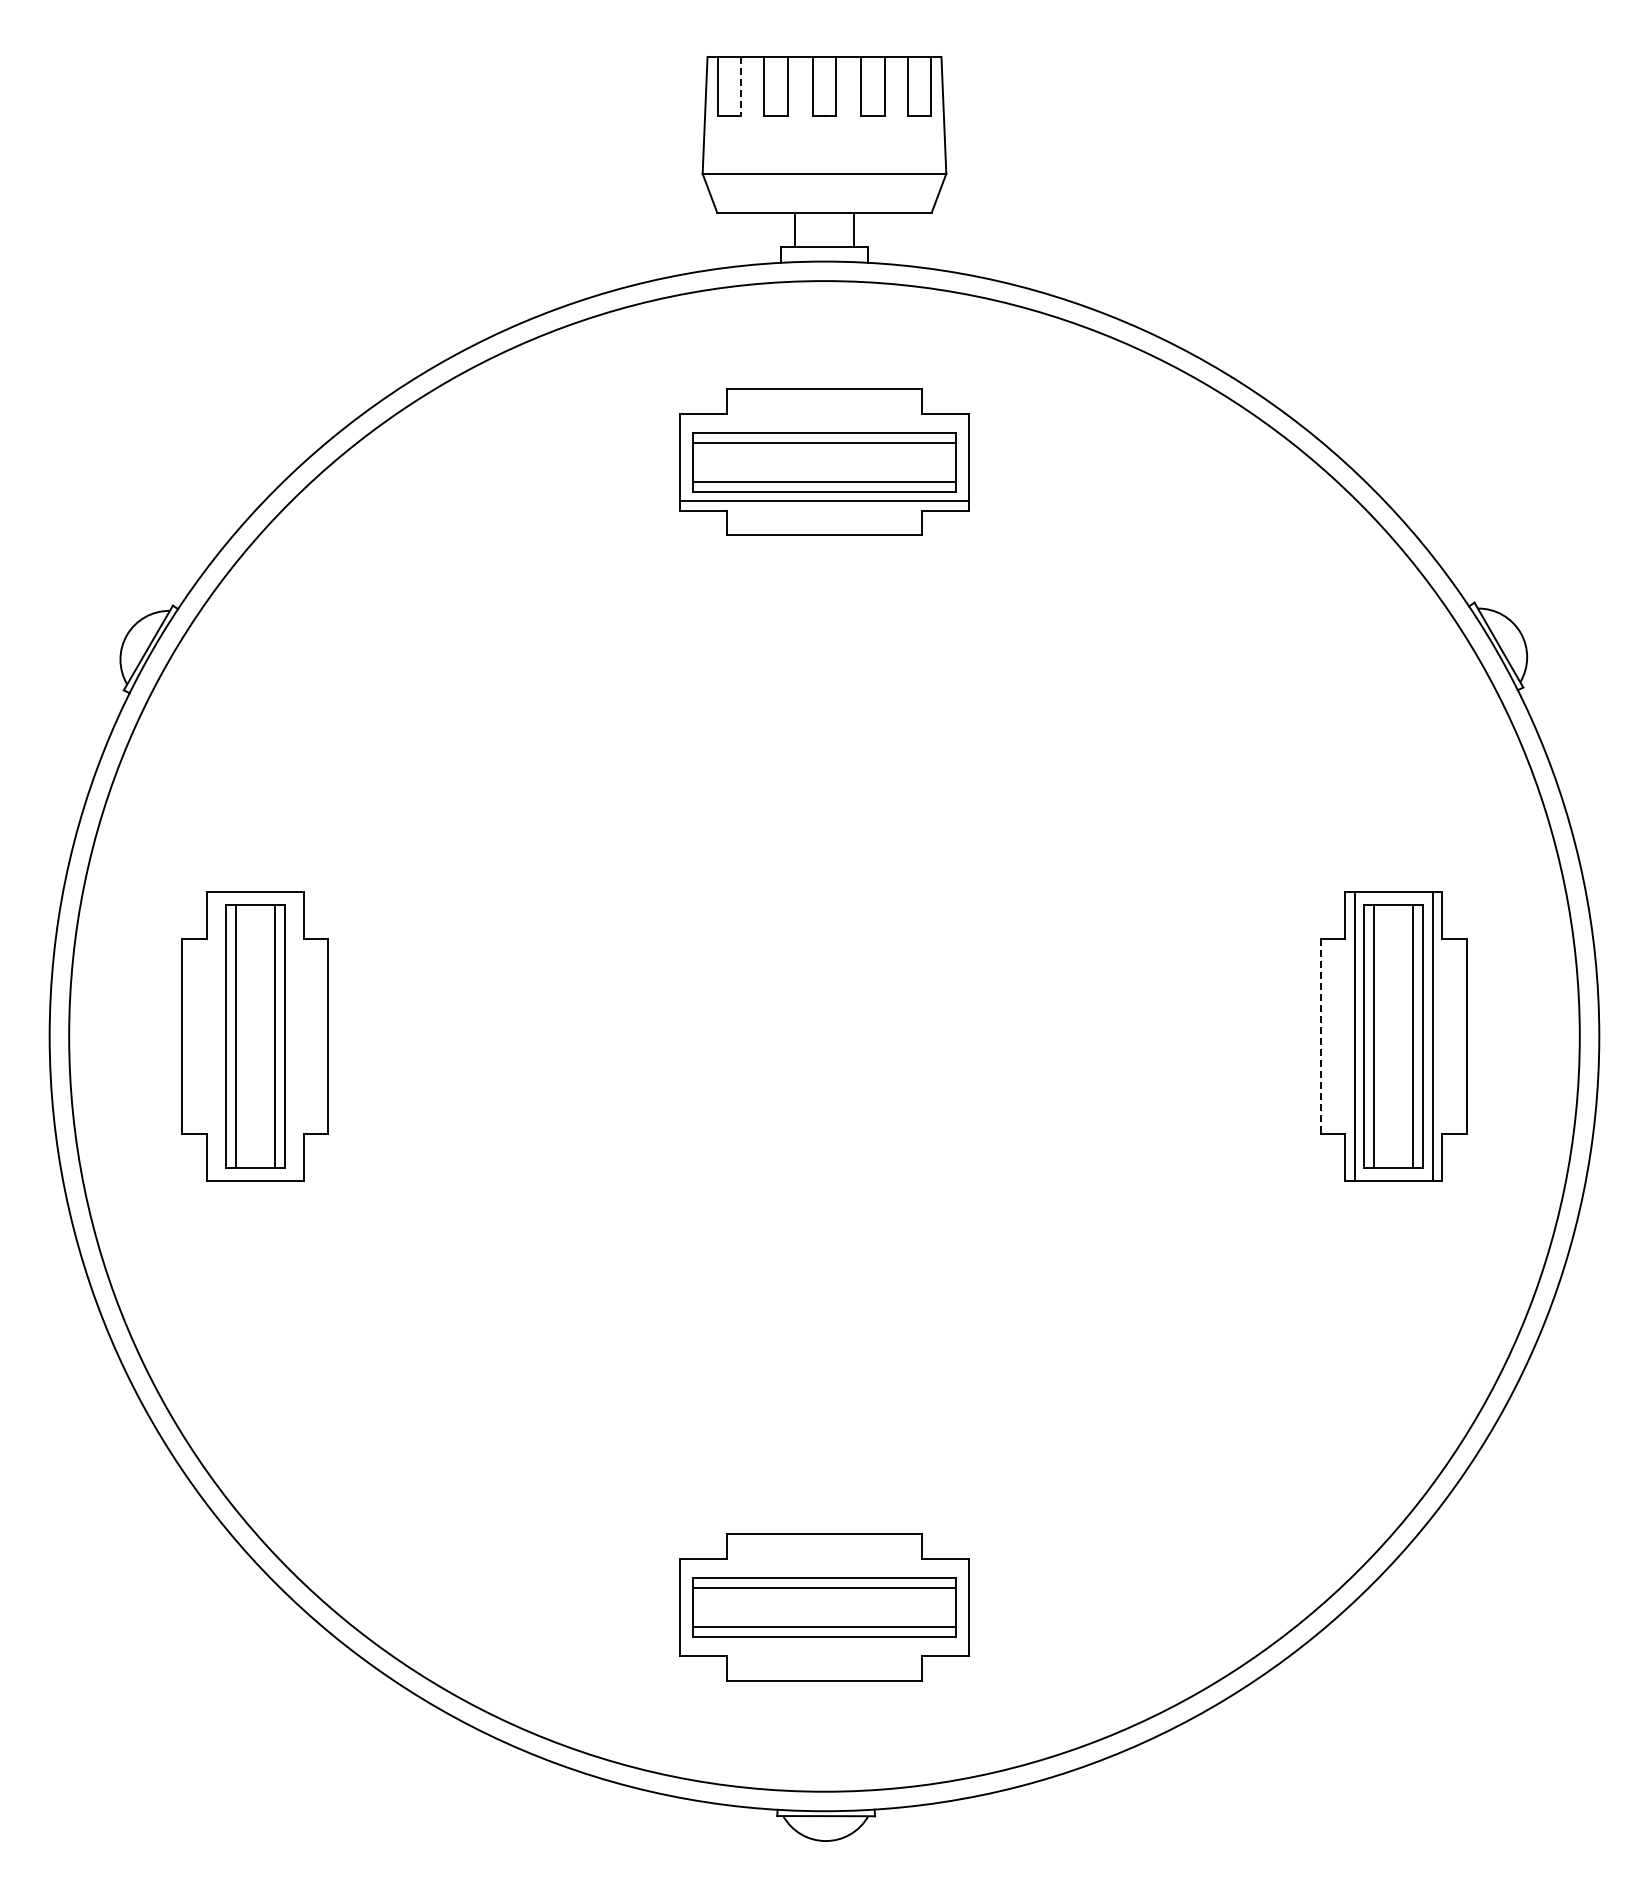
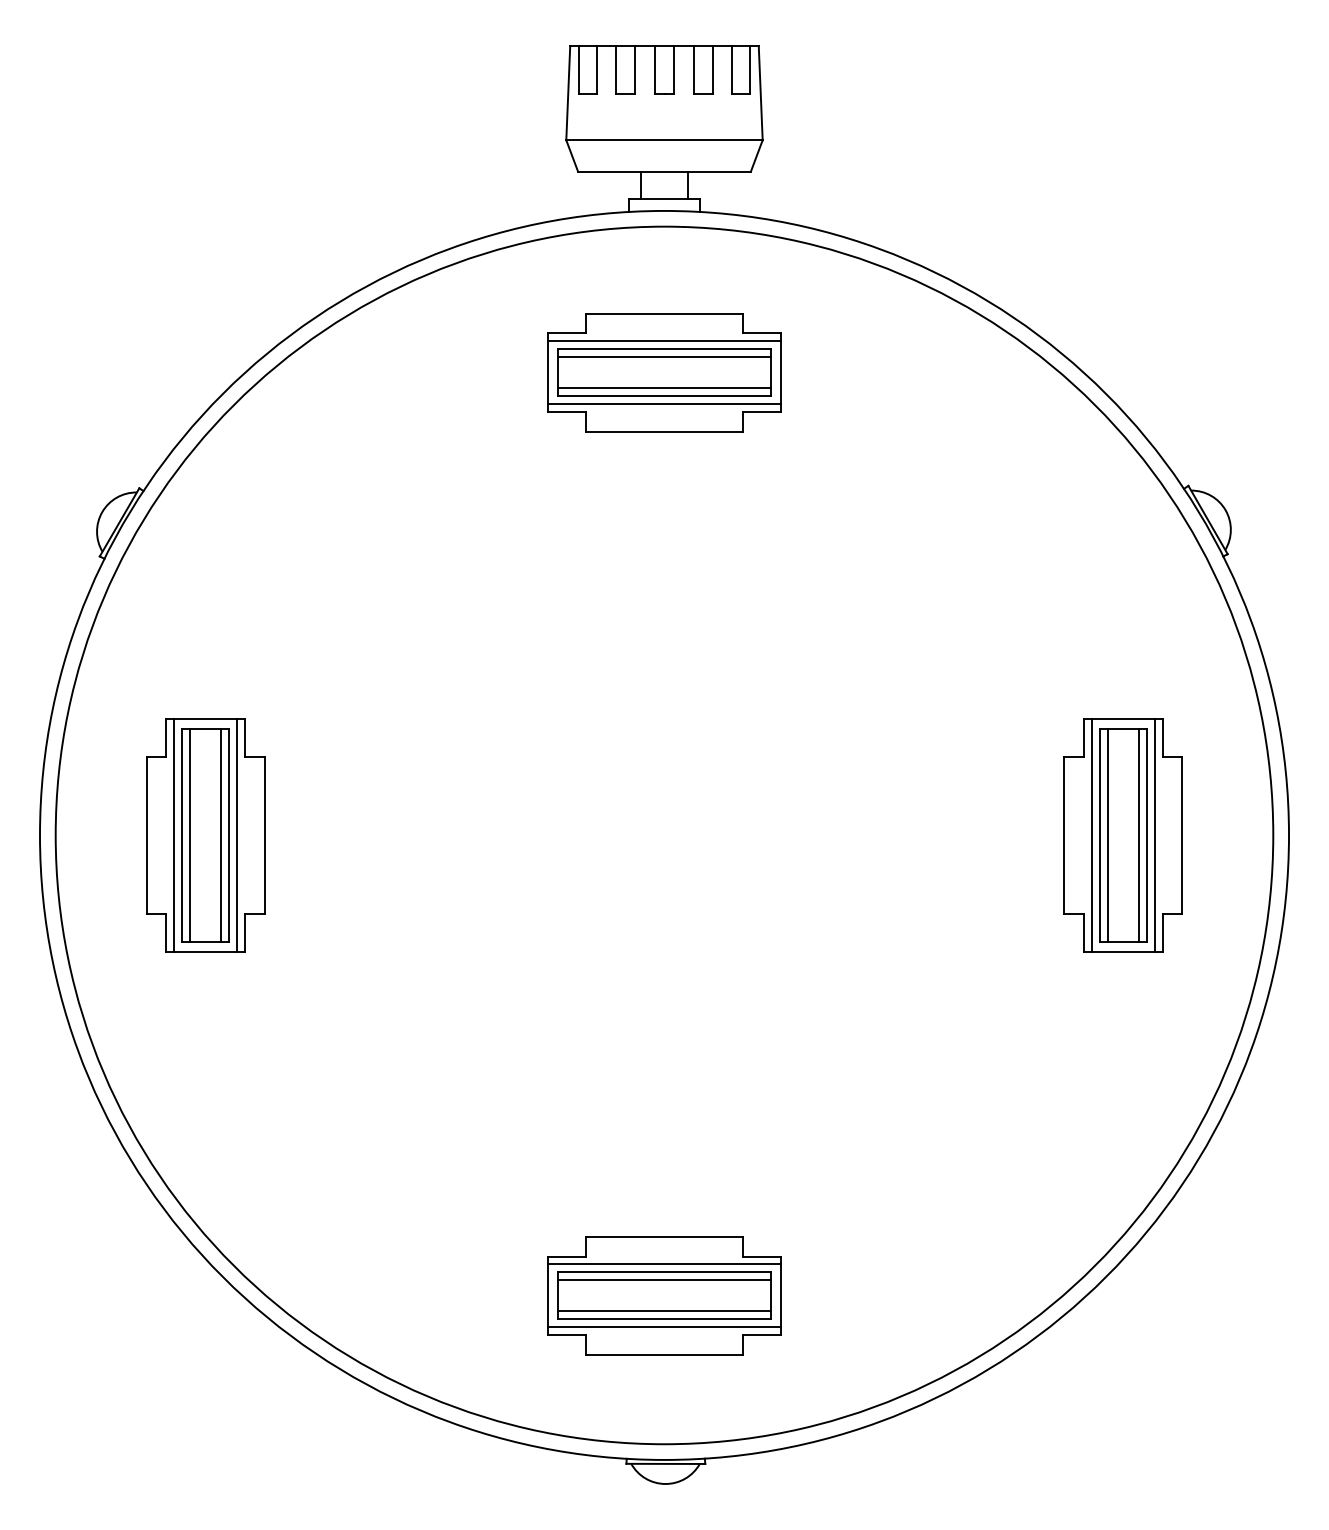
line: (740, 86) -> (596, 69), dashed -> solid
line: (824, 423) -> (664, 341), added
line: (216, 1036) -> (174, 835), added
line: (294, 1036) -> (237, 835), added
line: (1320, 1036) -> (1064, 835), dashed -> solid
line: (824, 1568) -> (664, 1264), added
line: (824, 1646) -> (664, 1327), added

